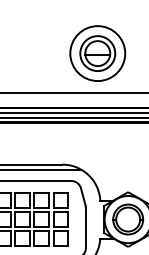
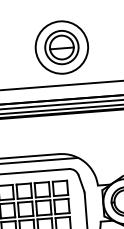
part: (97, 53) -> (61, 47), moved

